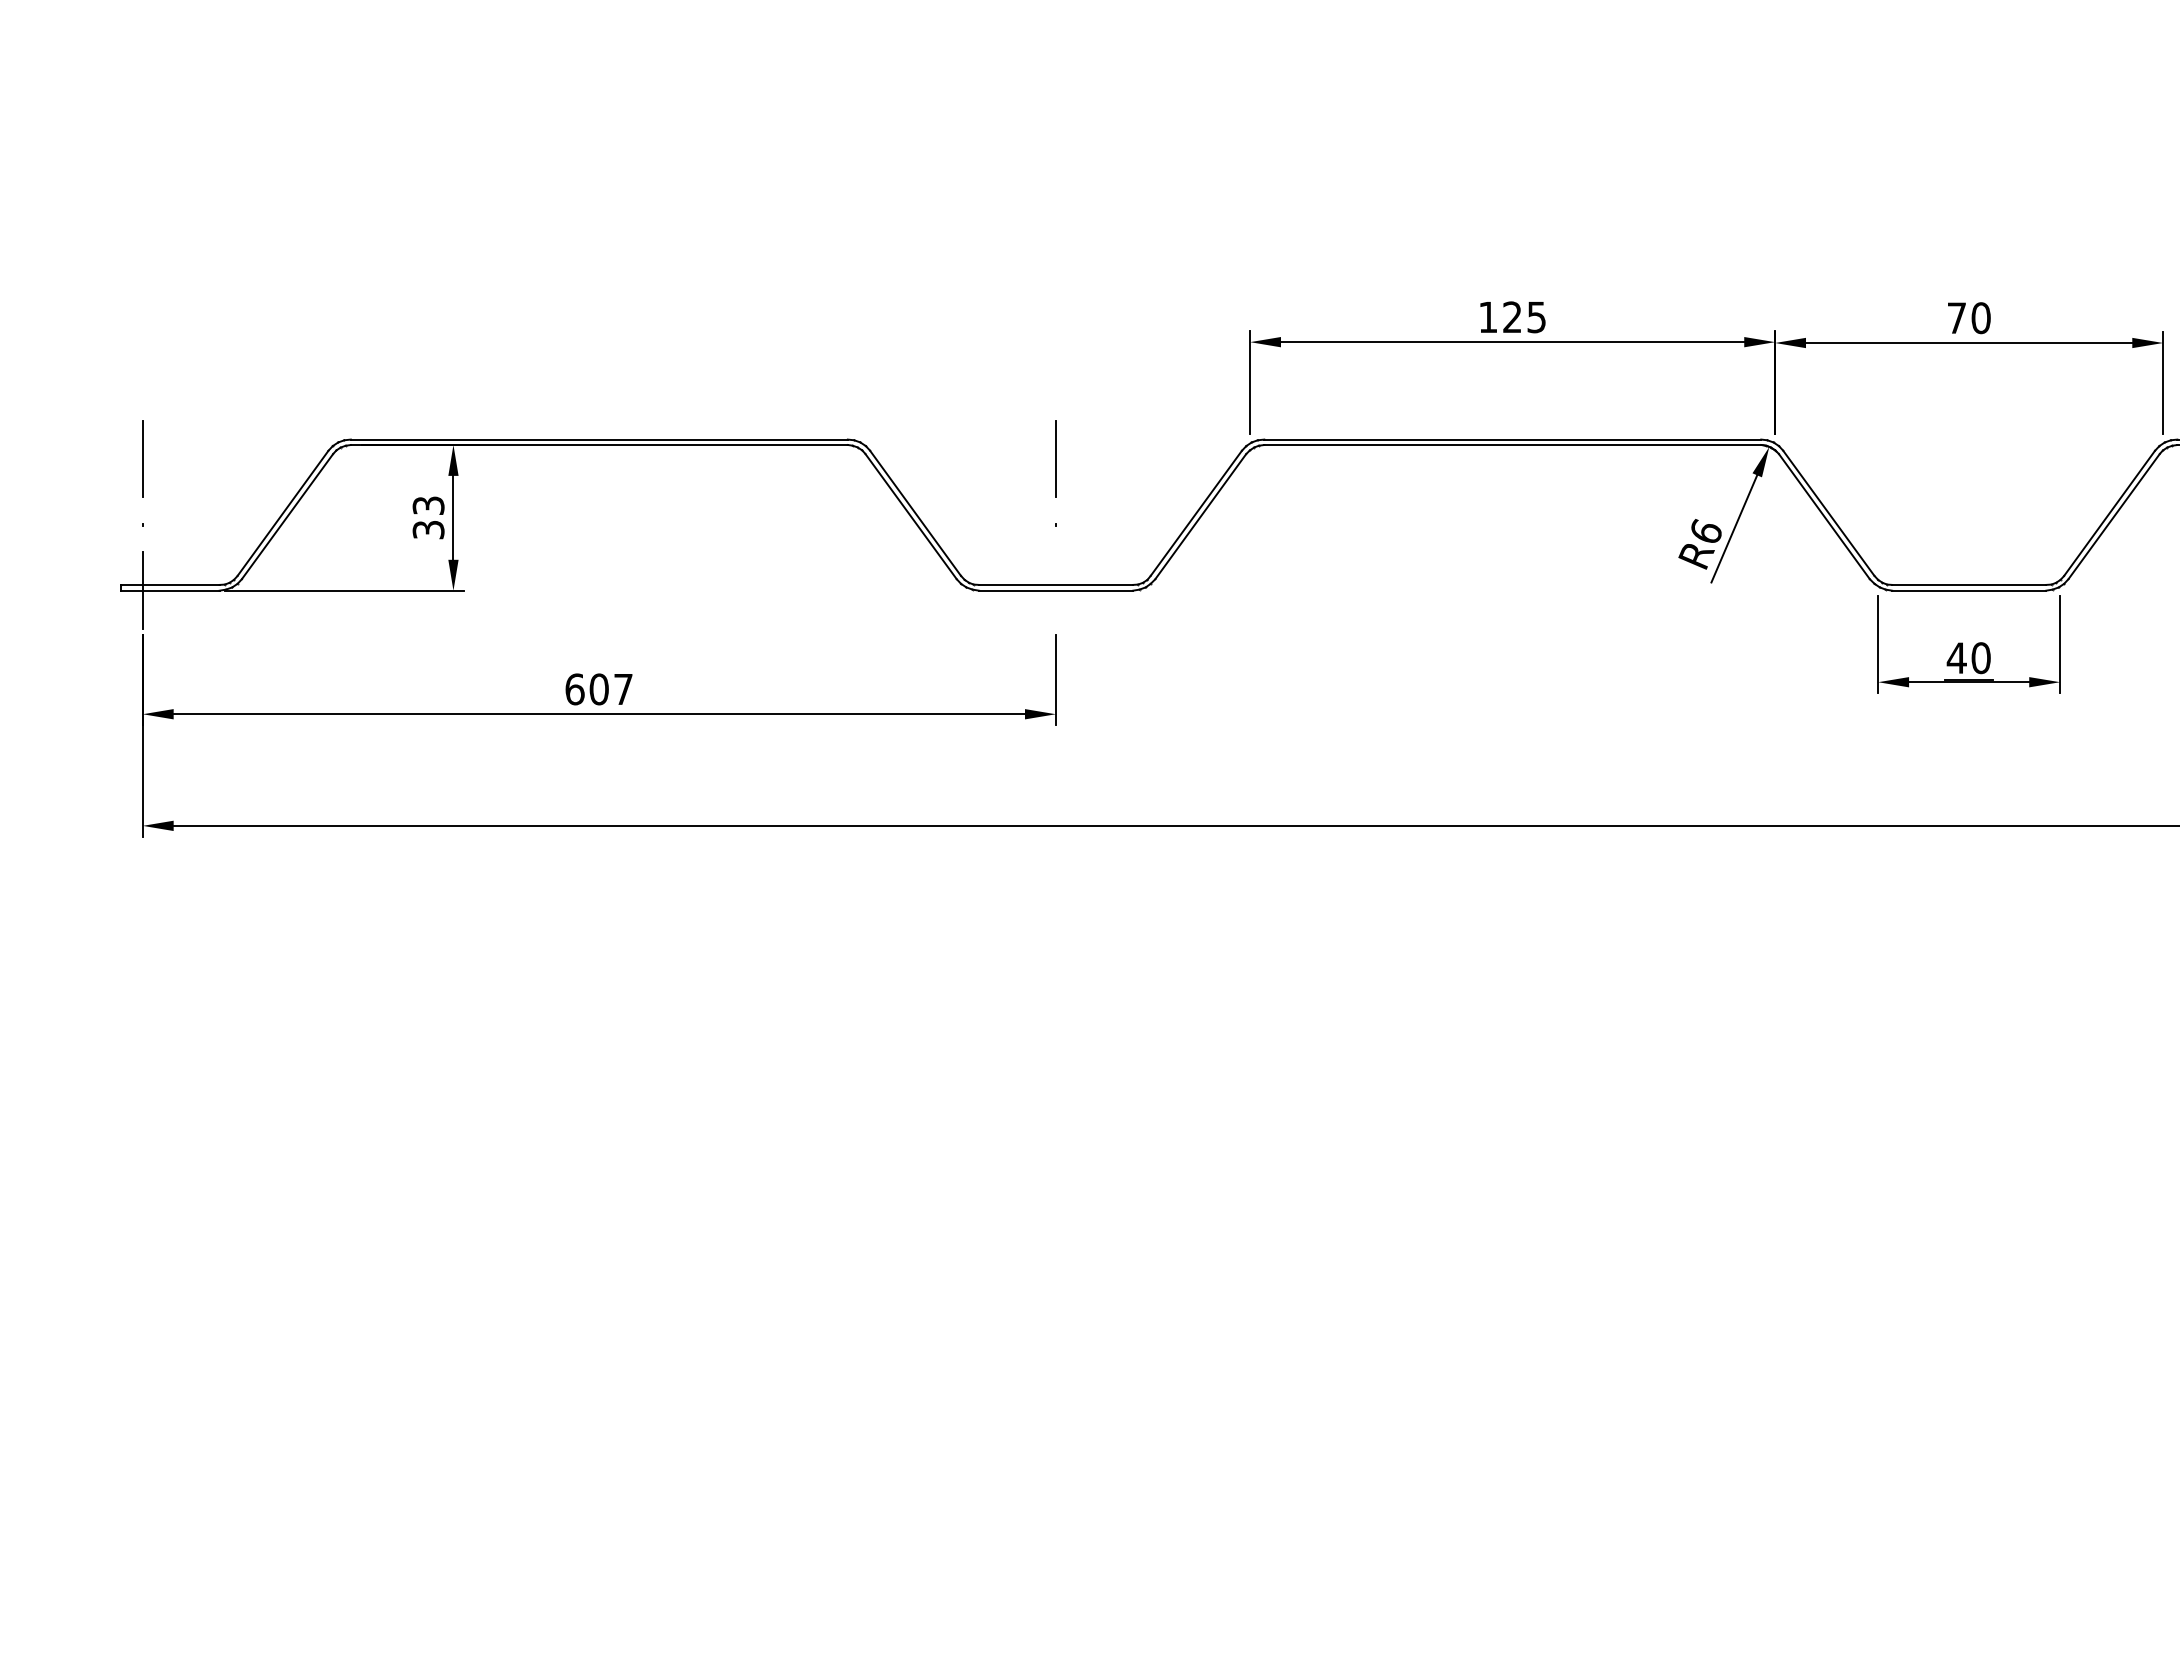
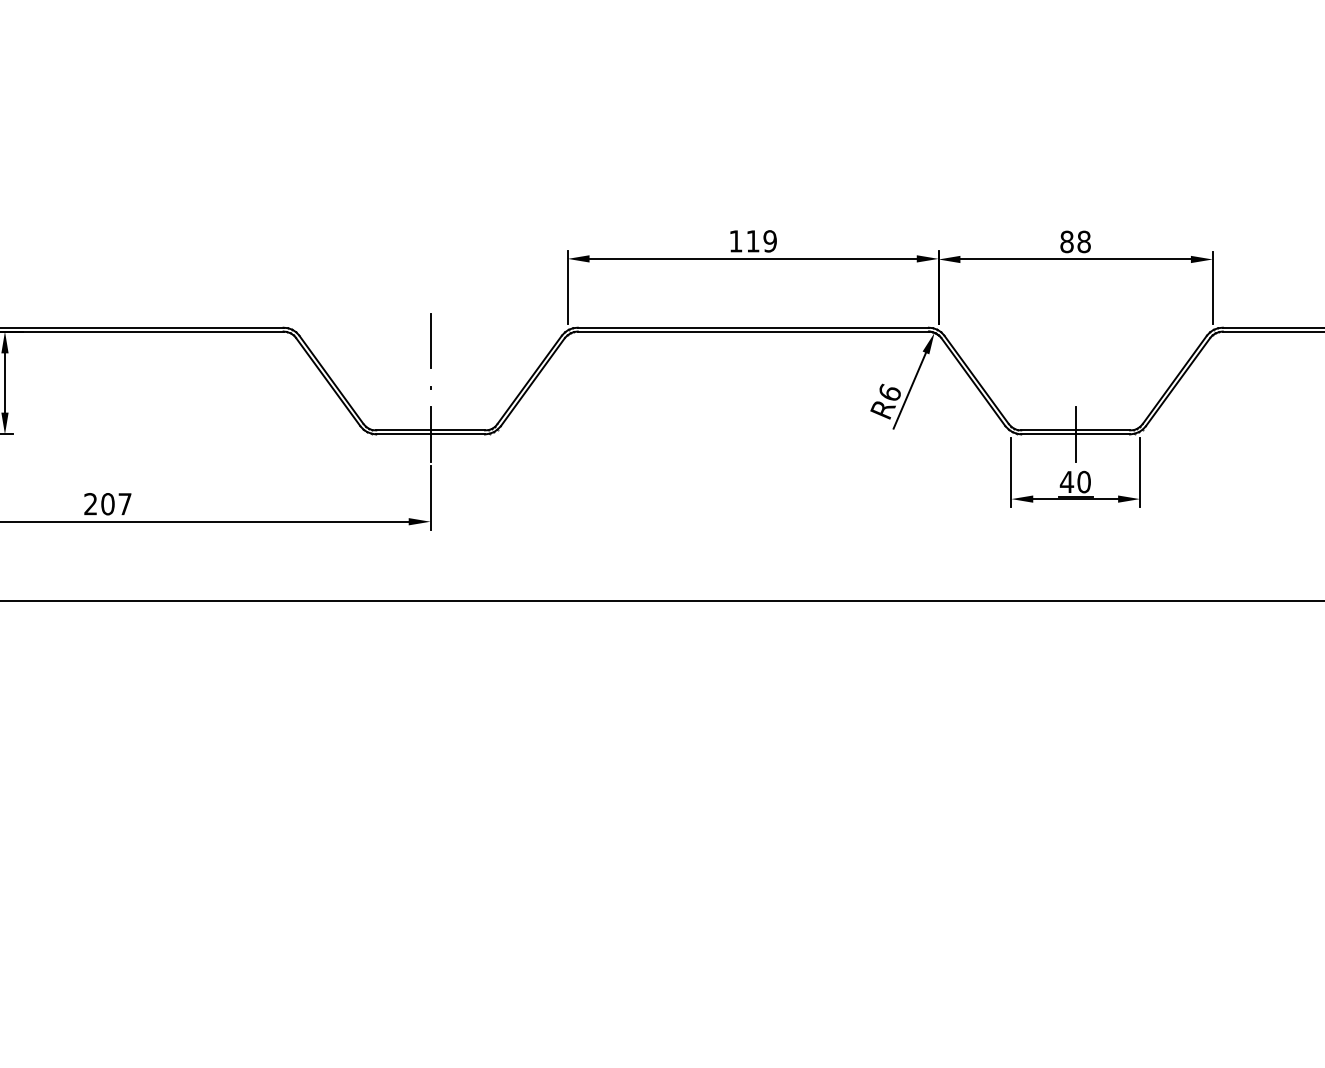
text: (1524, 317) -> (761, 241), 125 -> 119
text: (1968, 318) -> (1075, 242), 70 -> 88
line: (1055, 590) -> (430, 434), added
line: (1969, 590) -> (1075, 434), added
text: (574, 689) -> (90, 504), 607 -> 207

